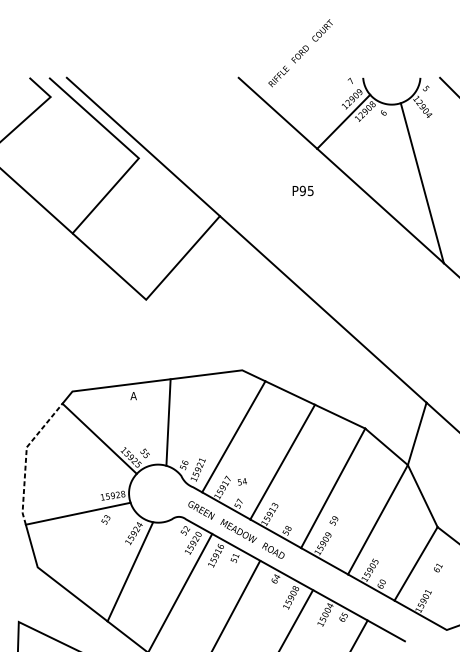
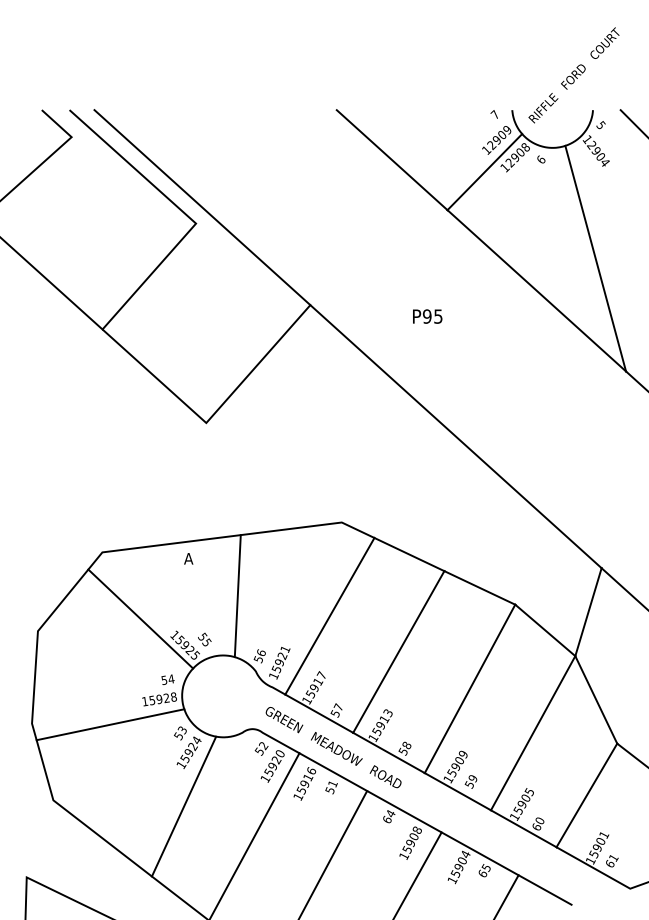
text: (300, 53) -> (573, 75), moved
text: (303, 190) -> (427, 316), moved
line: (26, 458) -> (37, 646), dashed -> solid
text: (242, 481) -> (167, 679), moved
text: (105, 519) -> (180, 733), moved
text: (333, 520) -> (470, 781), moved
text: (438, 568) -> (612, 861), moved
text: (325, 615) -> (458, 868), 15004 -> 15904

